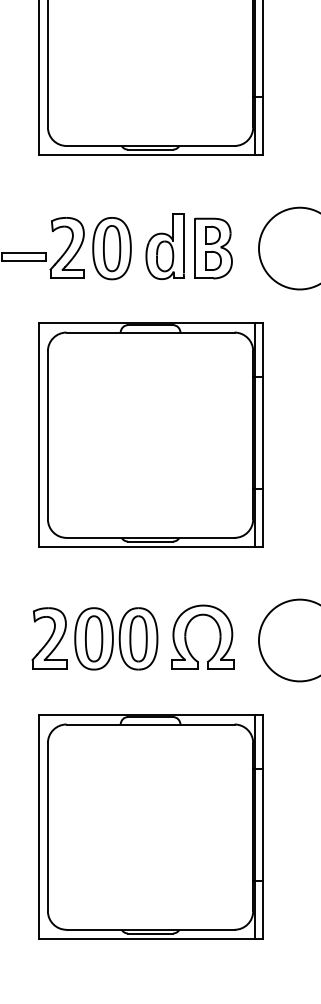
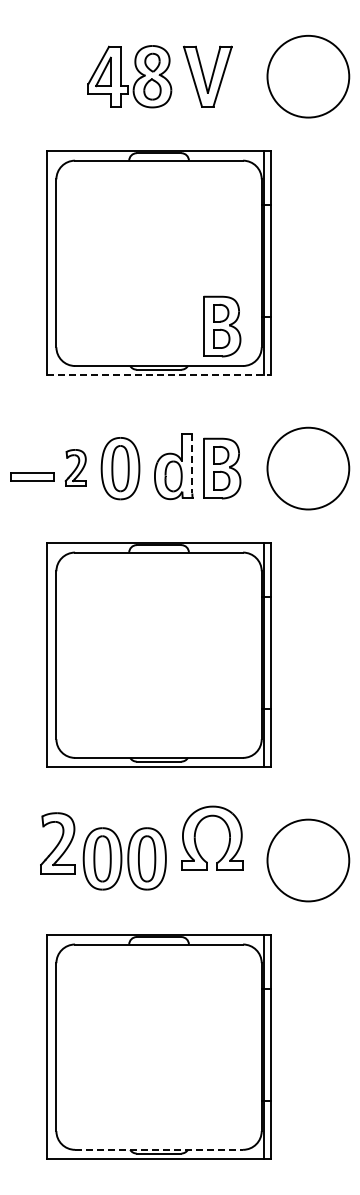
part: (214, 106) -> (222, 326), added
line: (151, 155) -> (159, 375), solid -> dashed
line: (184, 244) -> (192, 464), solid -> dashed
part: (67, 247) -> (75, 467), size x0.6
part: (219, 632) -> (228, 833), moved
part: (49, 638) -> (57, 843), moved
line: (151, 929) -> (159, 1149), solid -> dashed

